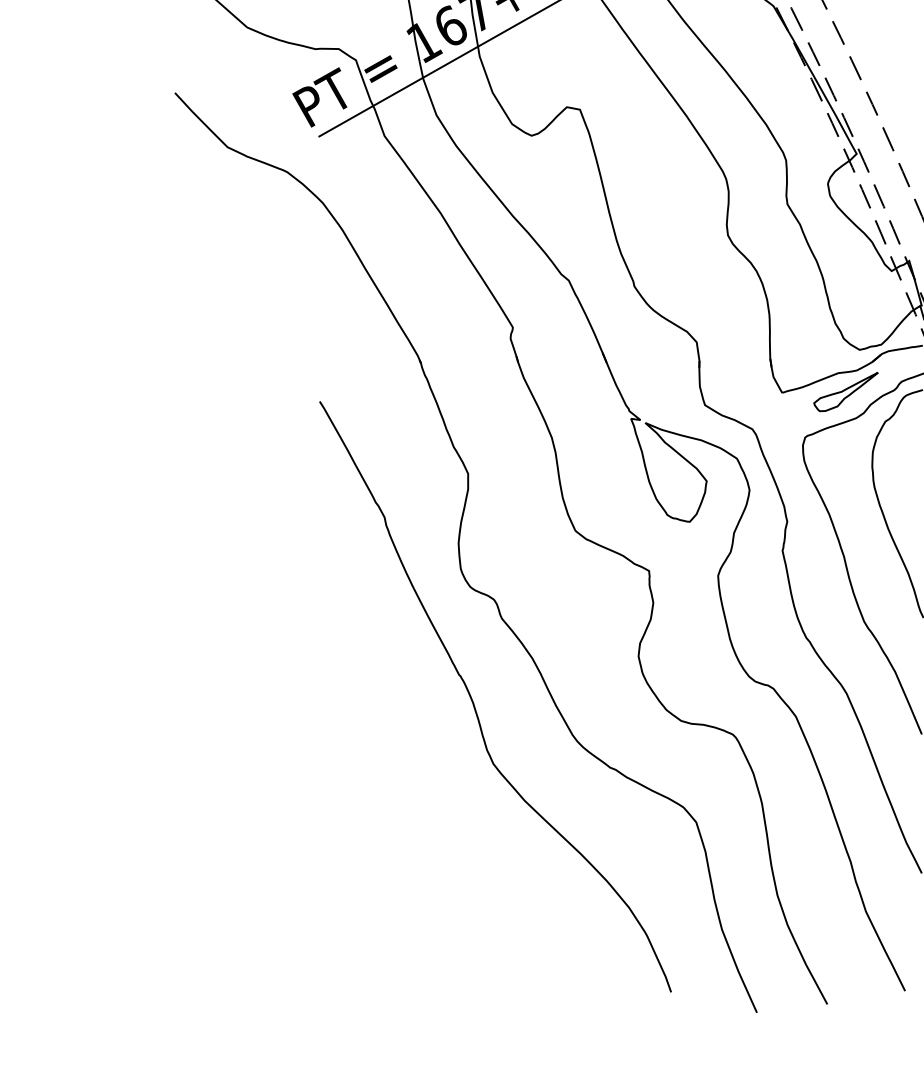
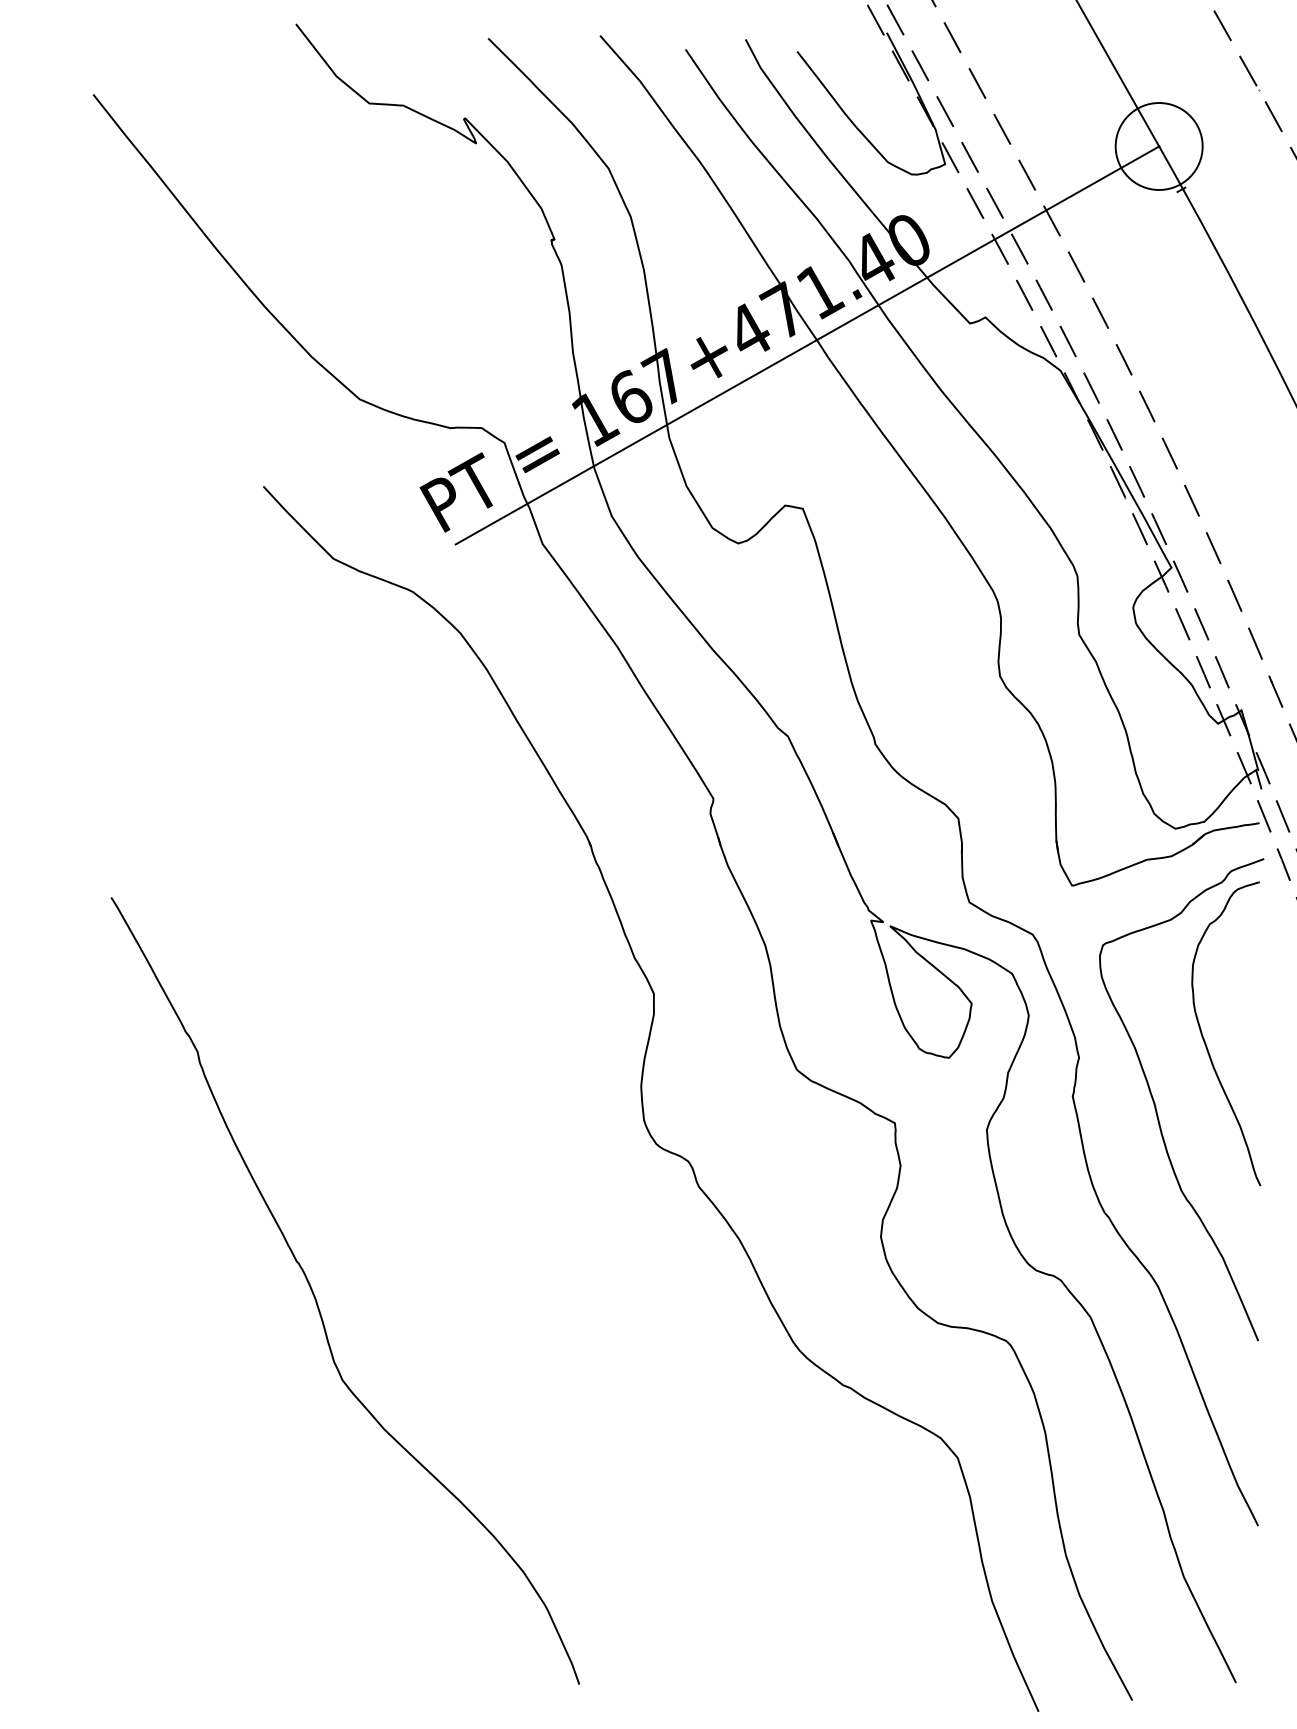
part: (846, 391) -> (1157, 884), removed
curve: (473, 702) -> (316, 1298), moved

